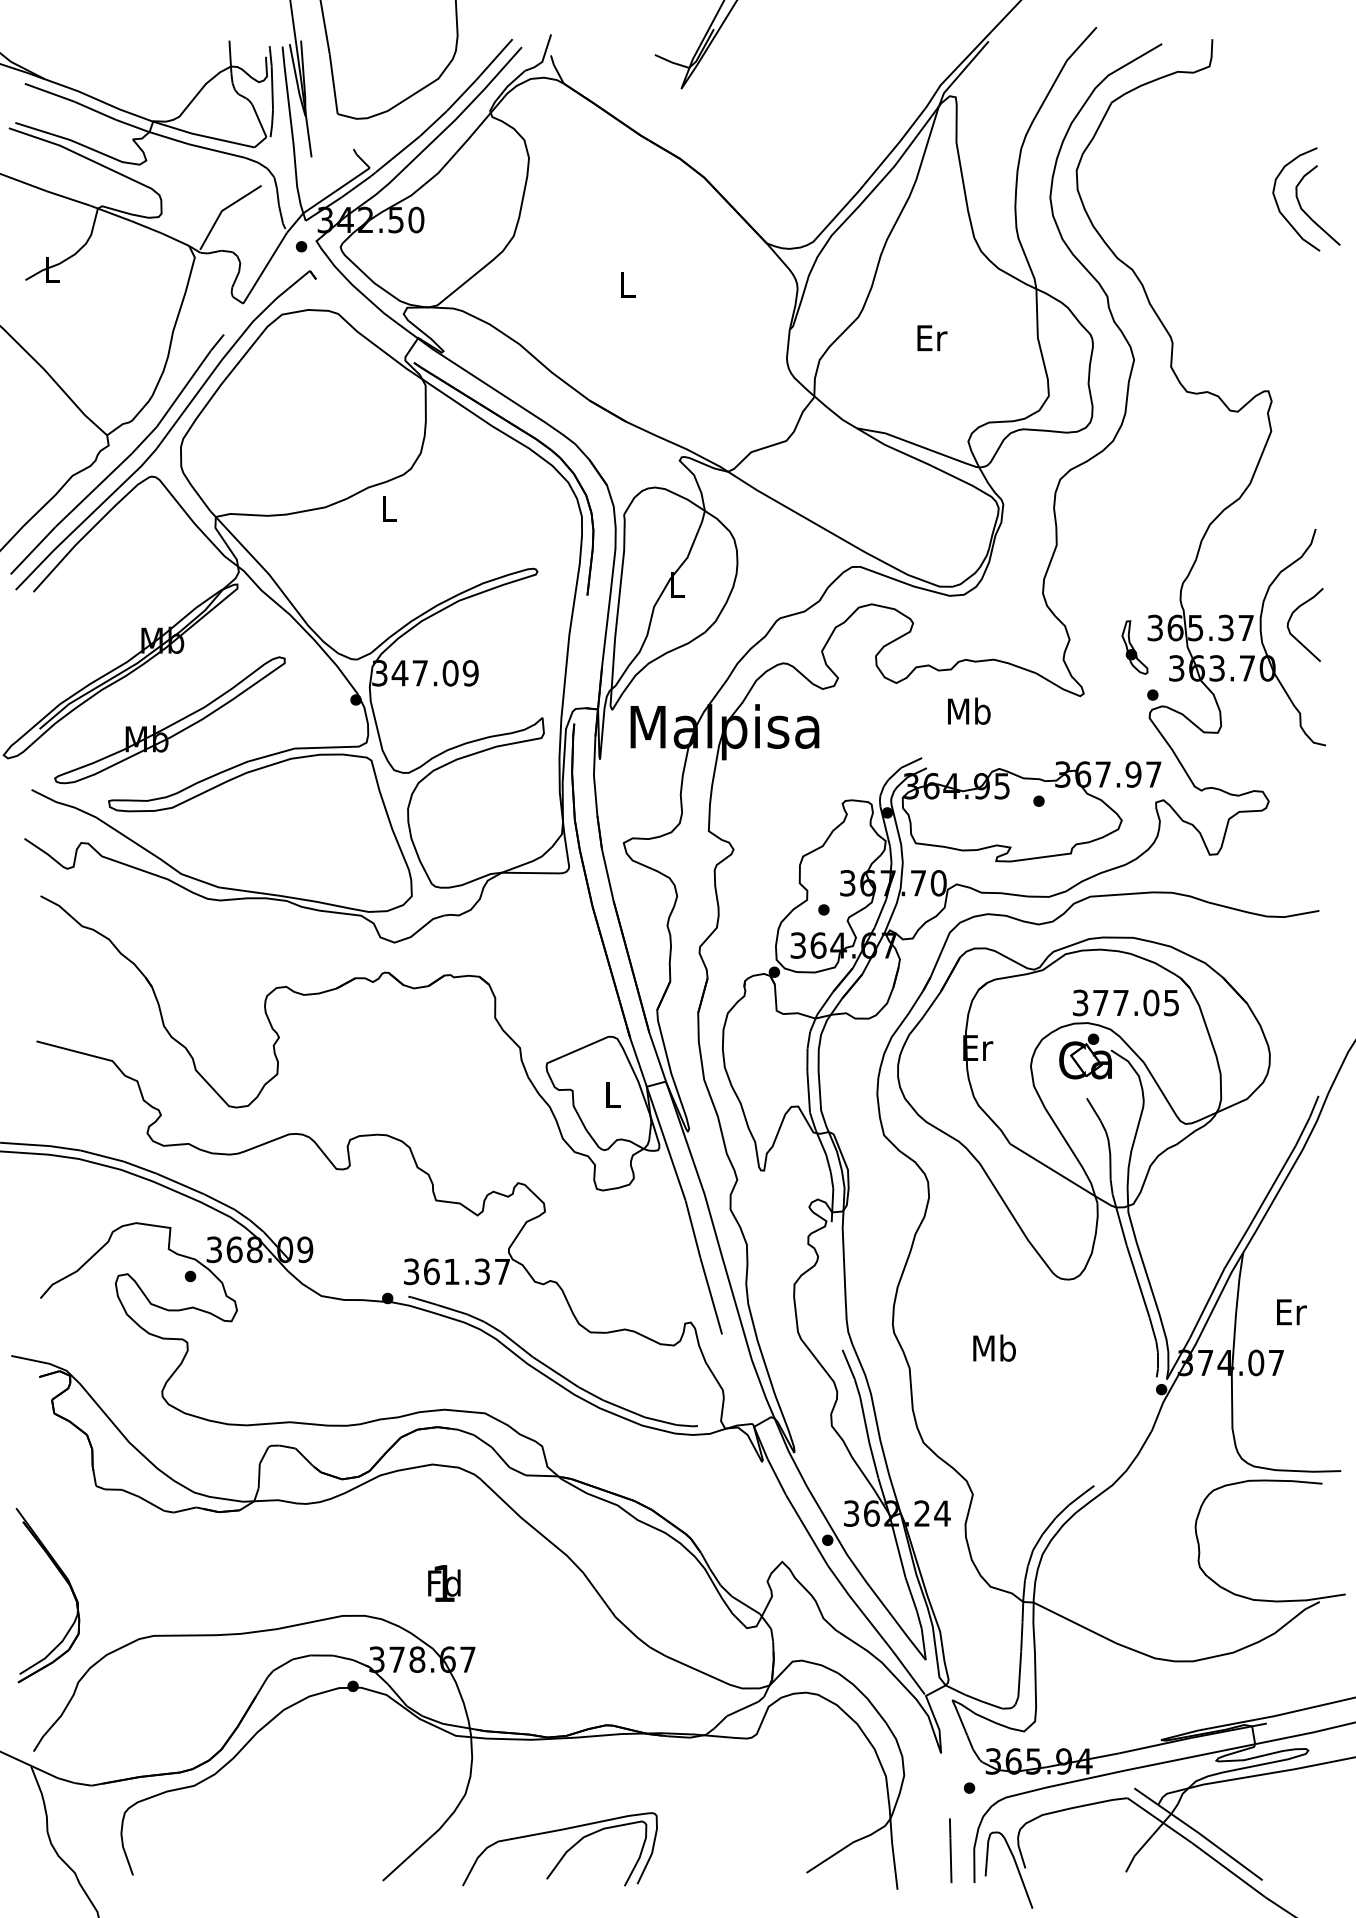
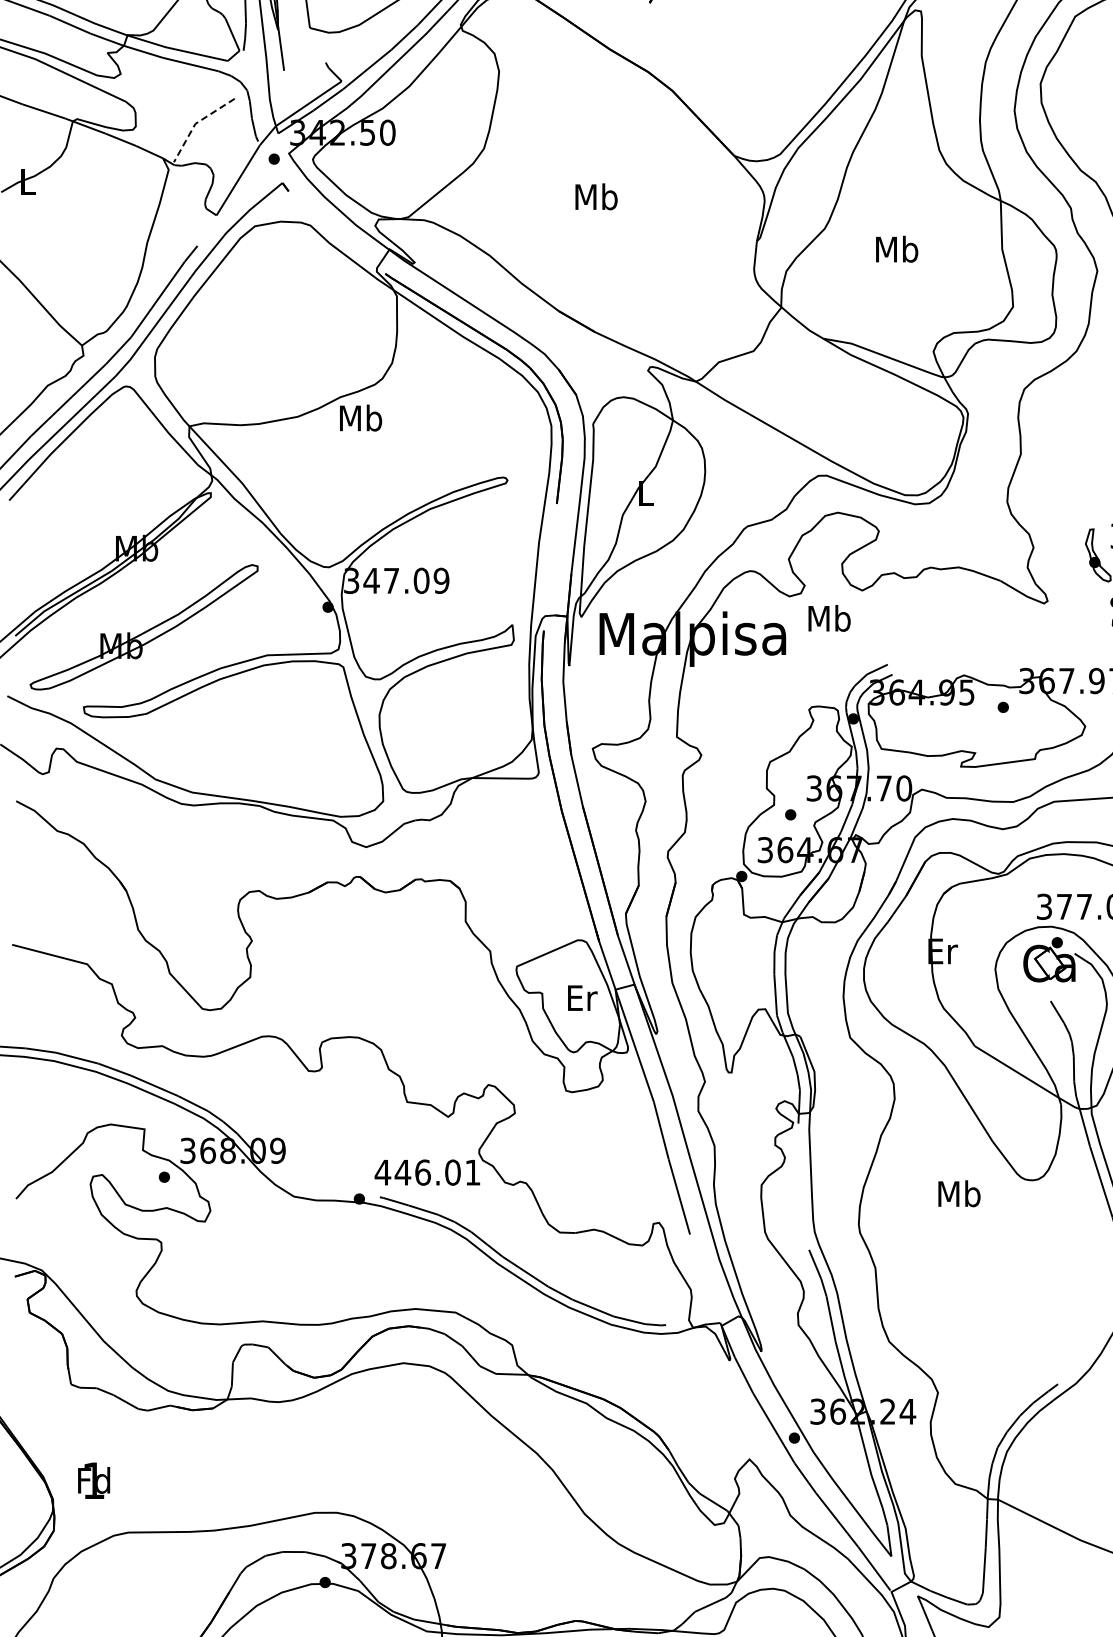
line: (222, 210) -> (196, 123), solid -> dashed
text: (627, 284) -> (596, 196), L -> Mb
text: (931, 337) -> (897, 248), Er -> Mb
text: (389, 508) -> (361, 417), L -> Mb
text: (969, 710) -> (829, 617), moved
text: (613, 1095) -> (582, 998), L -> Er
text: (456, 1271) -> (427, 1172), 361.37 -> 446.01
text: (994, 1347) -> (959, 1193), moved
text: (444, 1583) -> (94, 1480), moved

